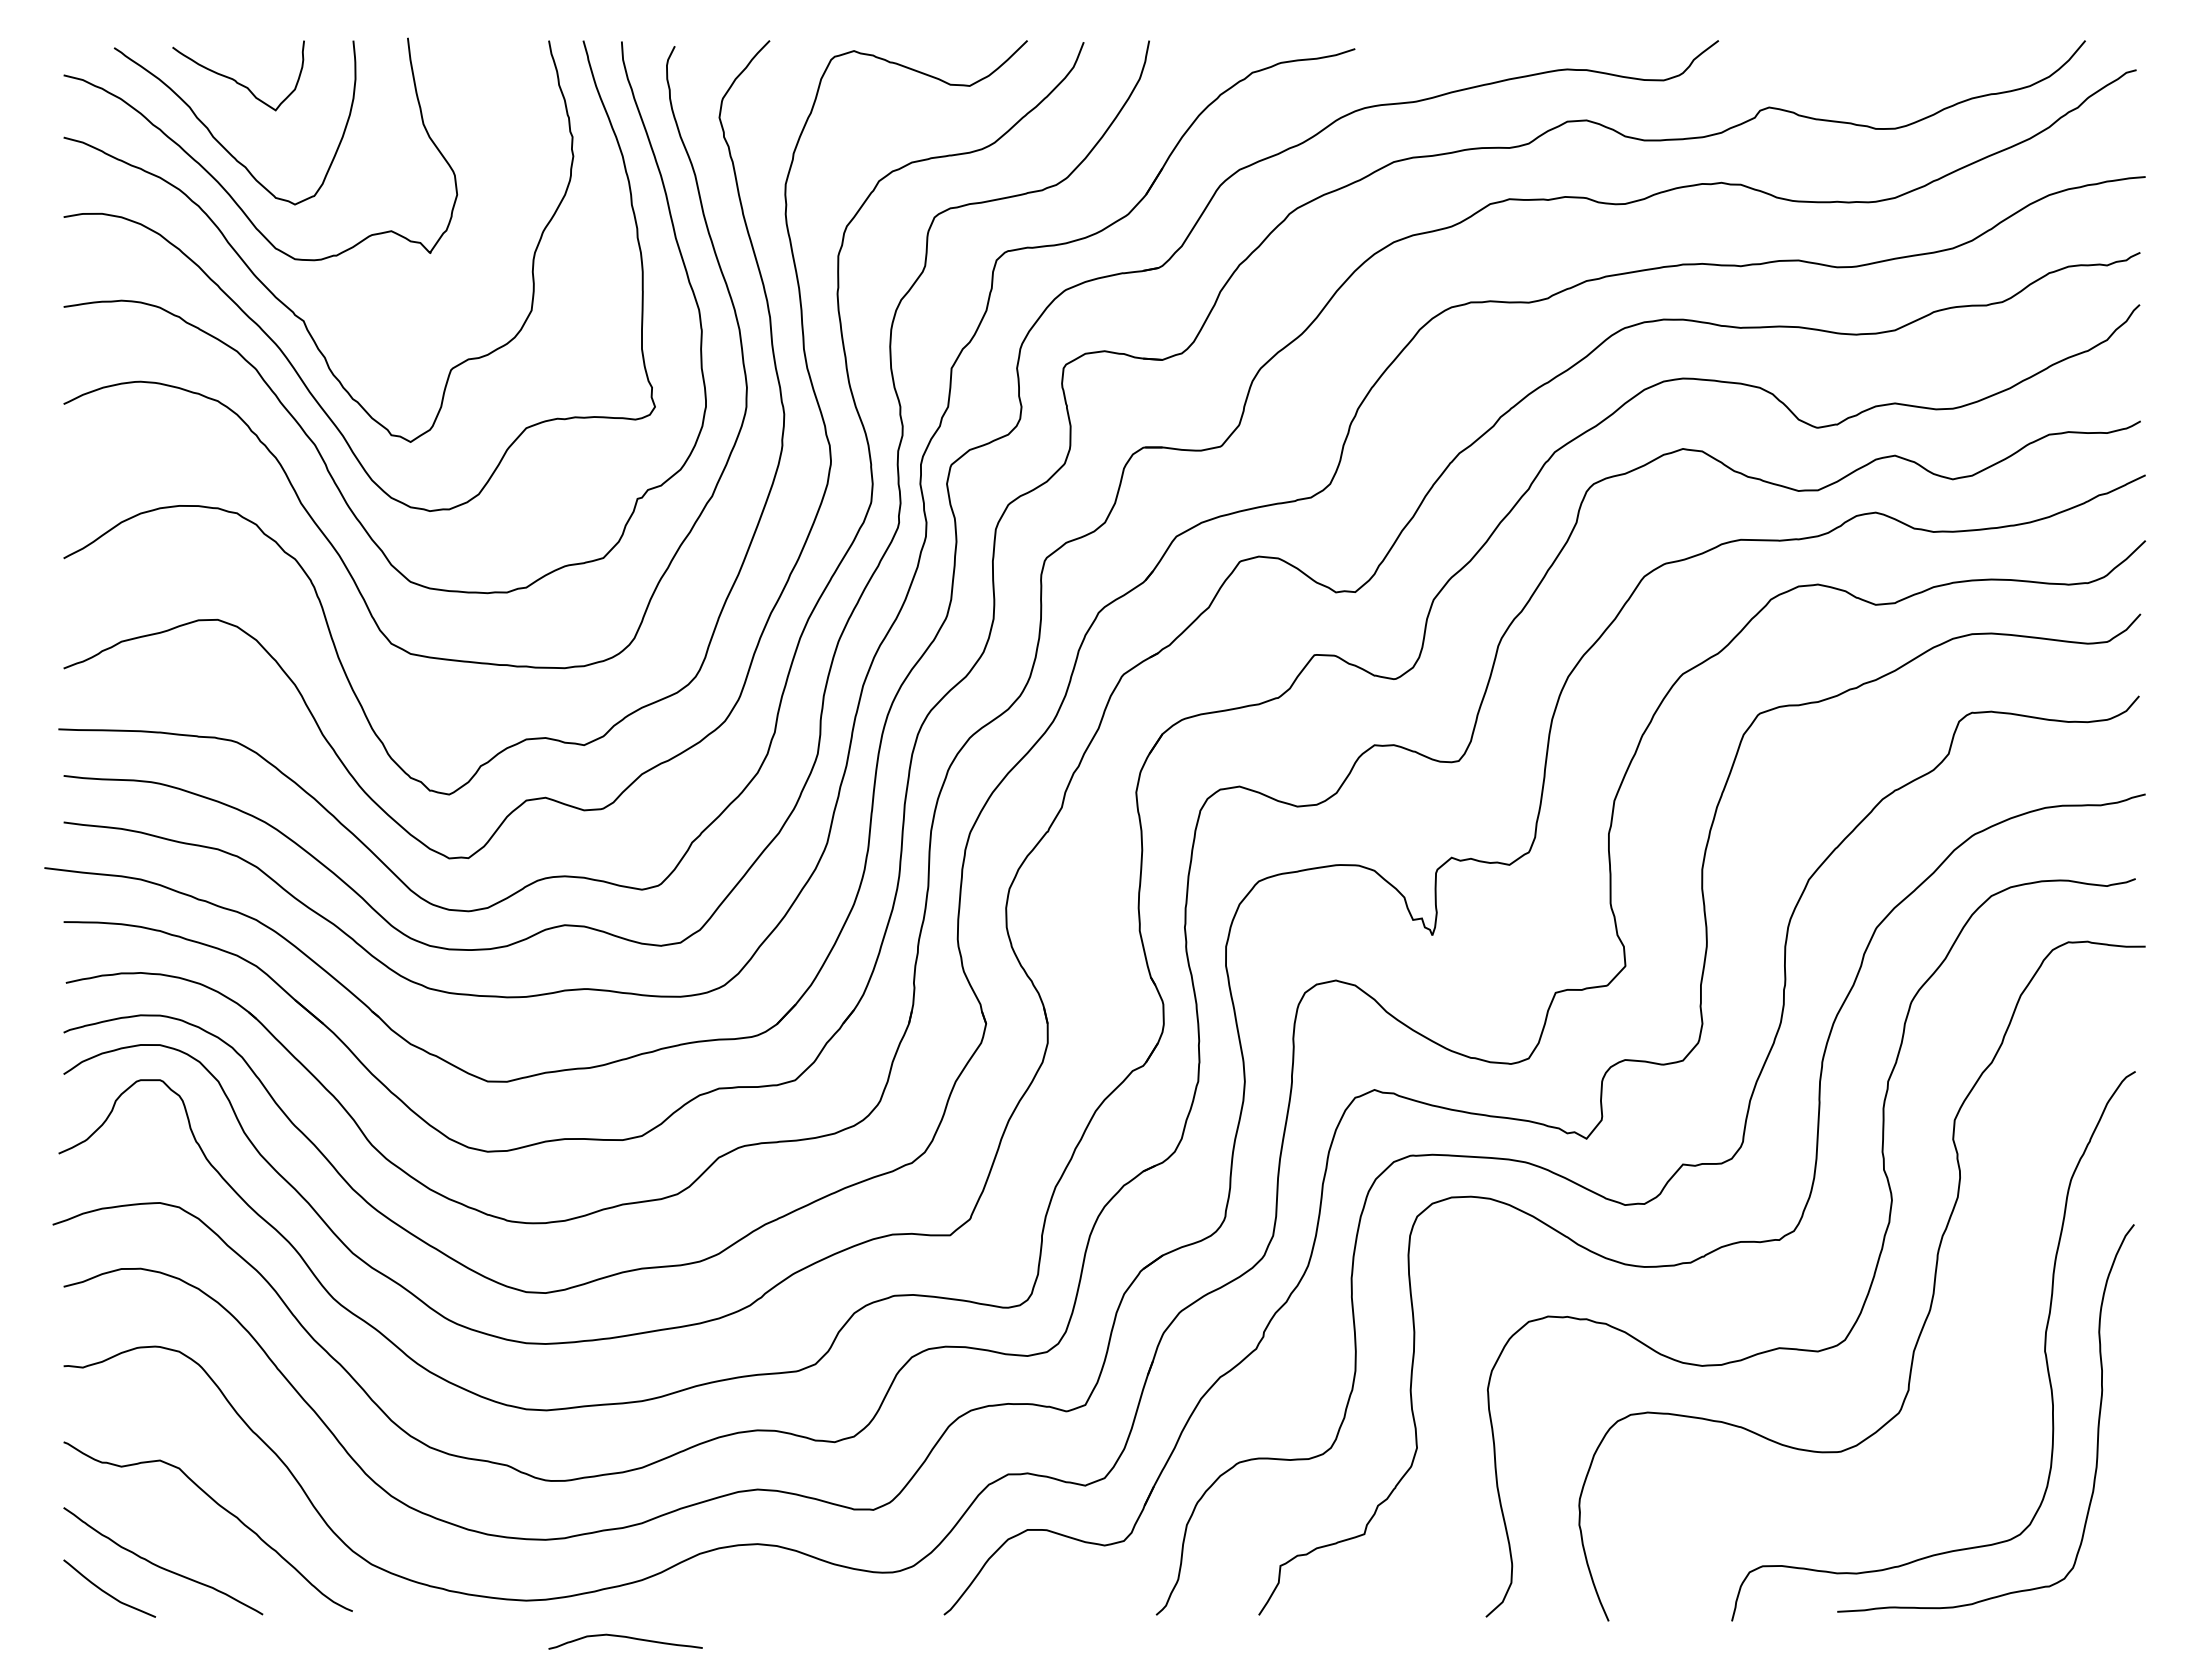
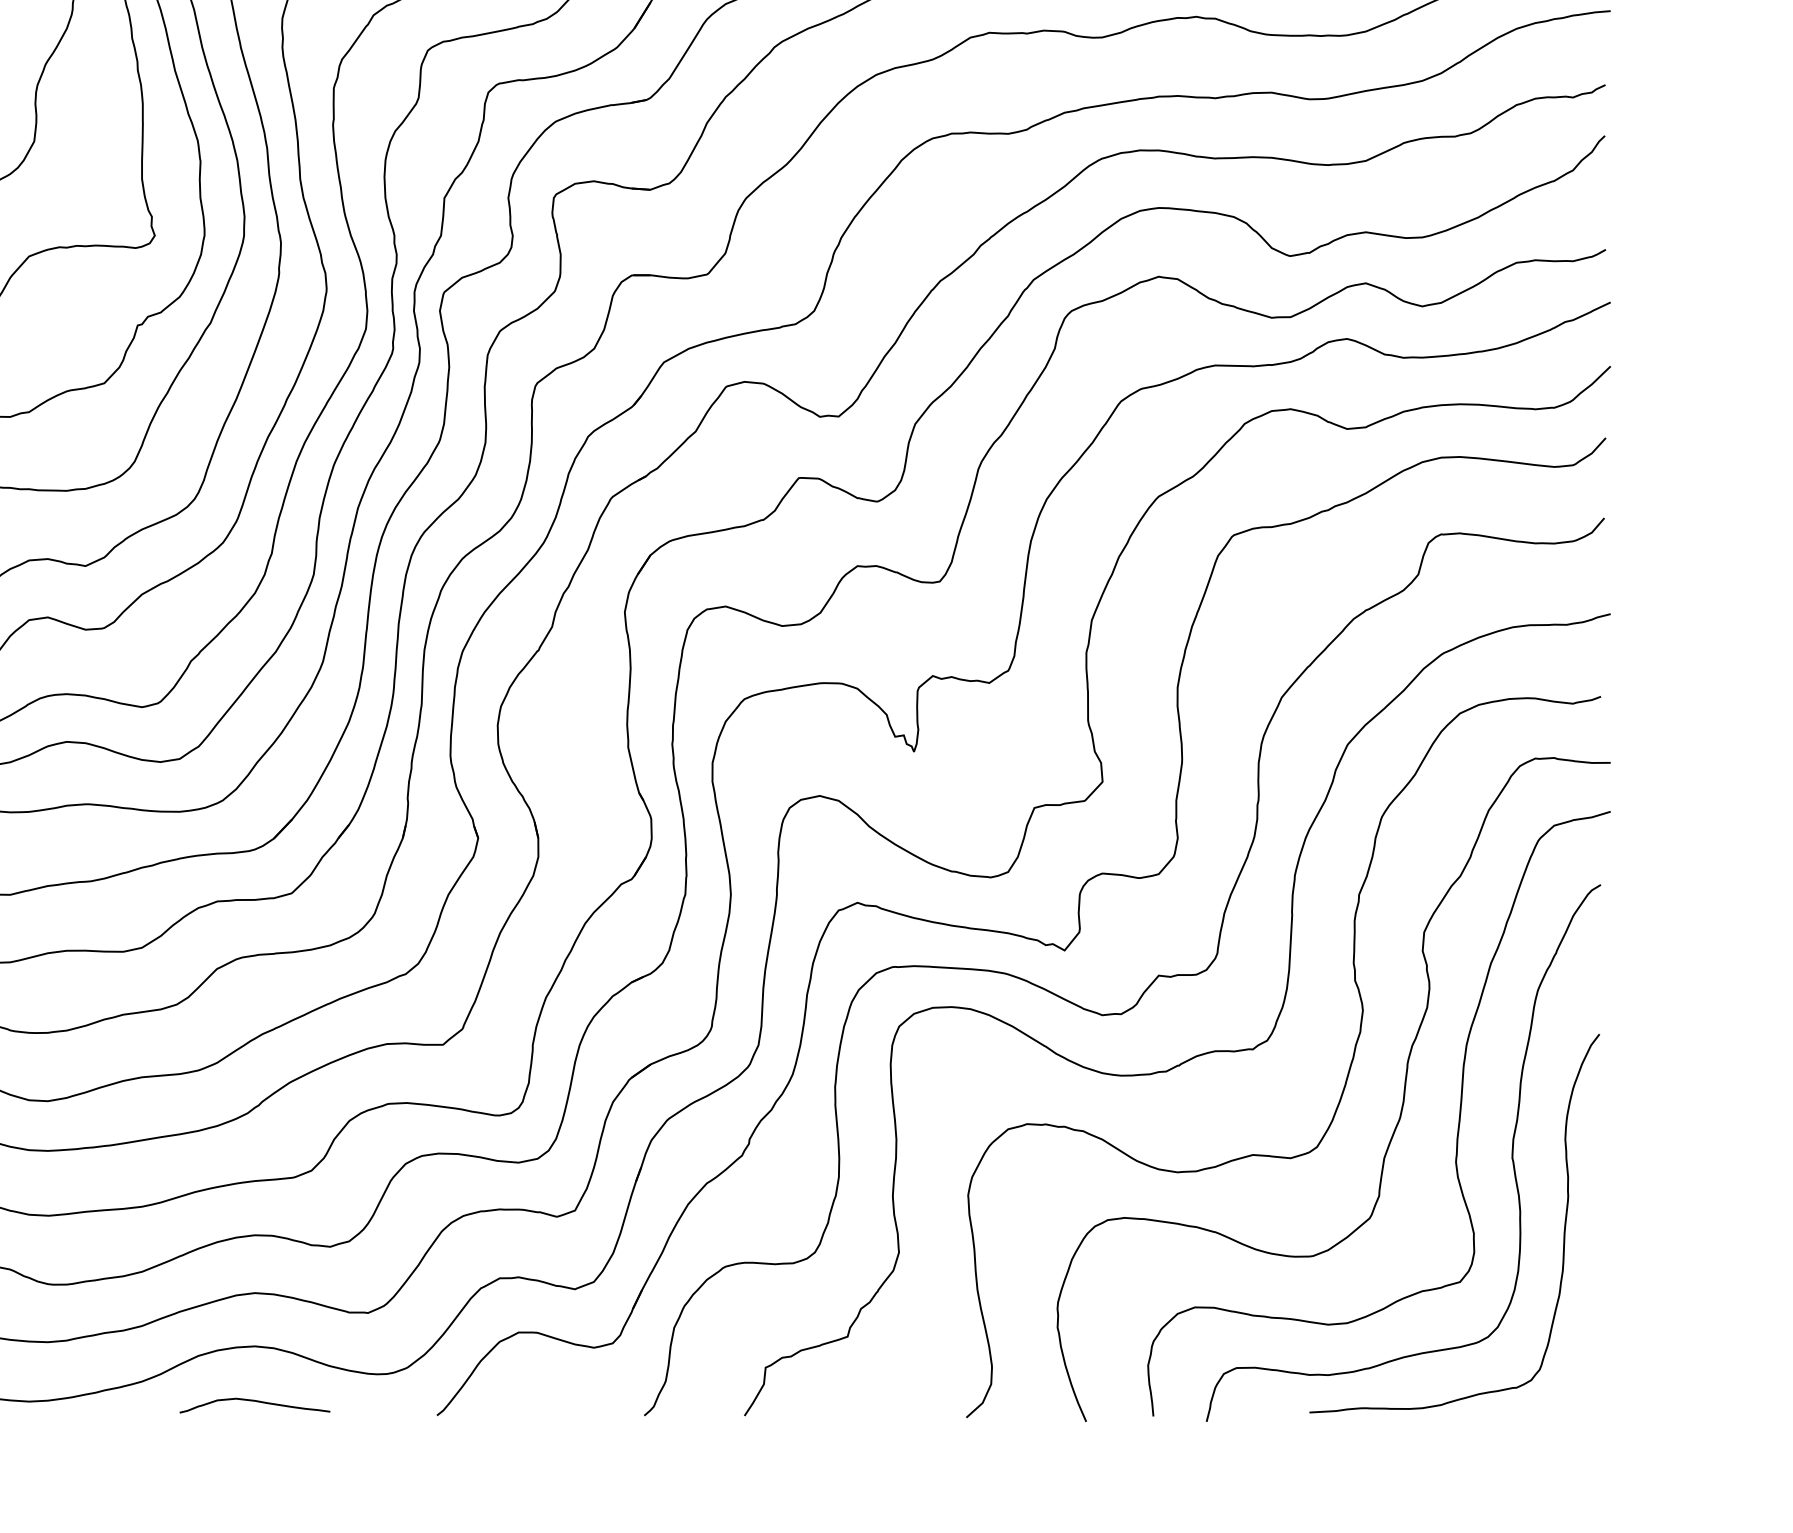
curve: (1989, 1314) -> (1458, 1122), added
curve: (627, 1638) -> (256, 1402), moved

